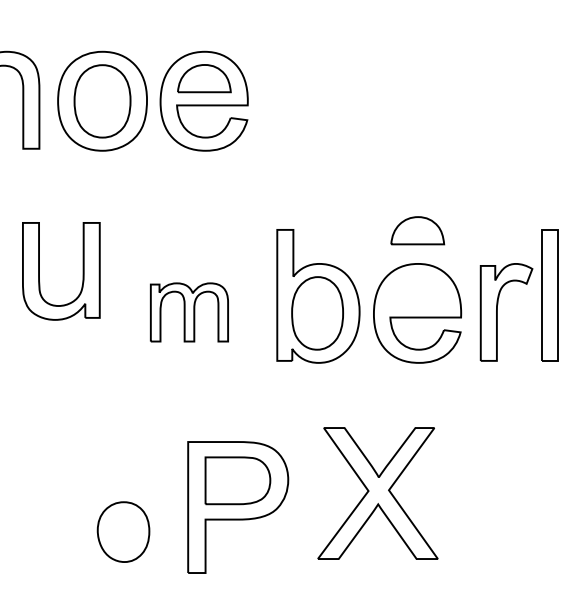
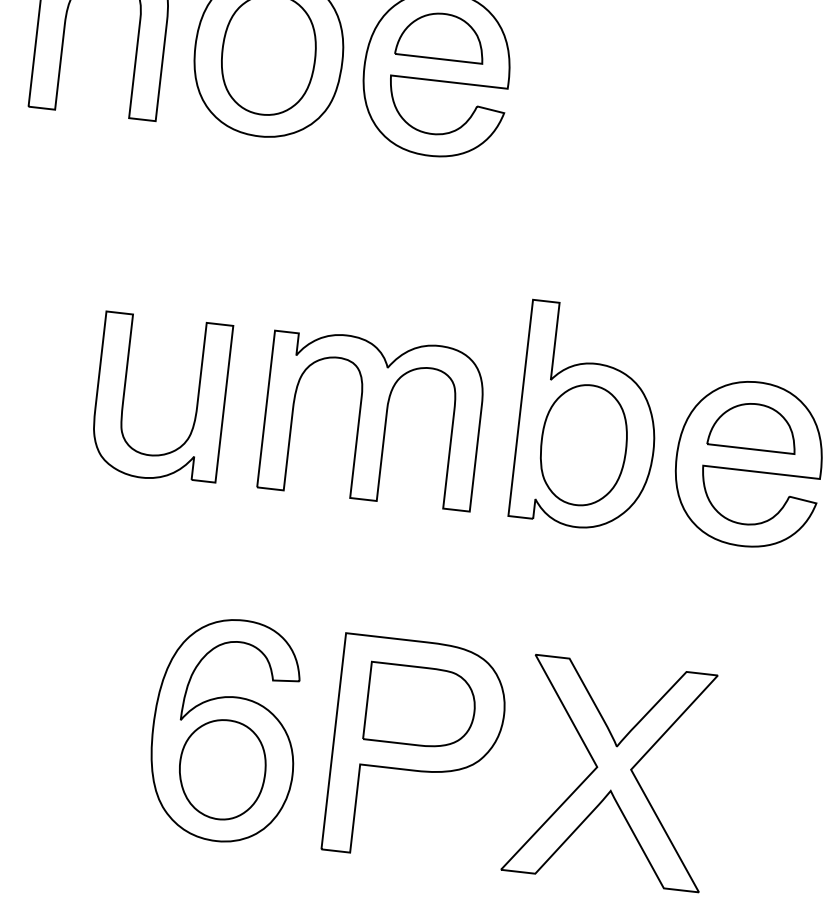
part: (417, 230) -> (753, 426), moved
part: (82, 271) -> (195, 402), moved
part: (189, 312) -> (372, 419), size x1.67
part: (377, 493) -> (611, 772), moved
part: (122, 508) -> (225, 730), added

